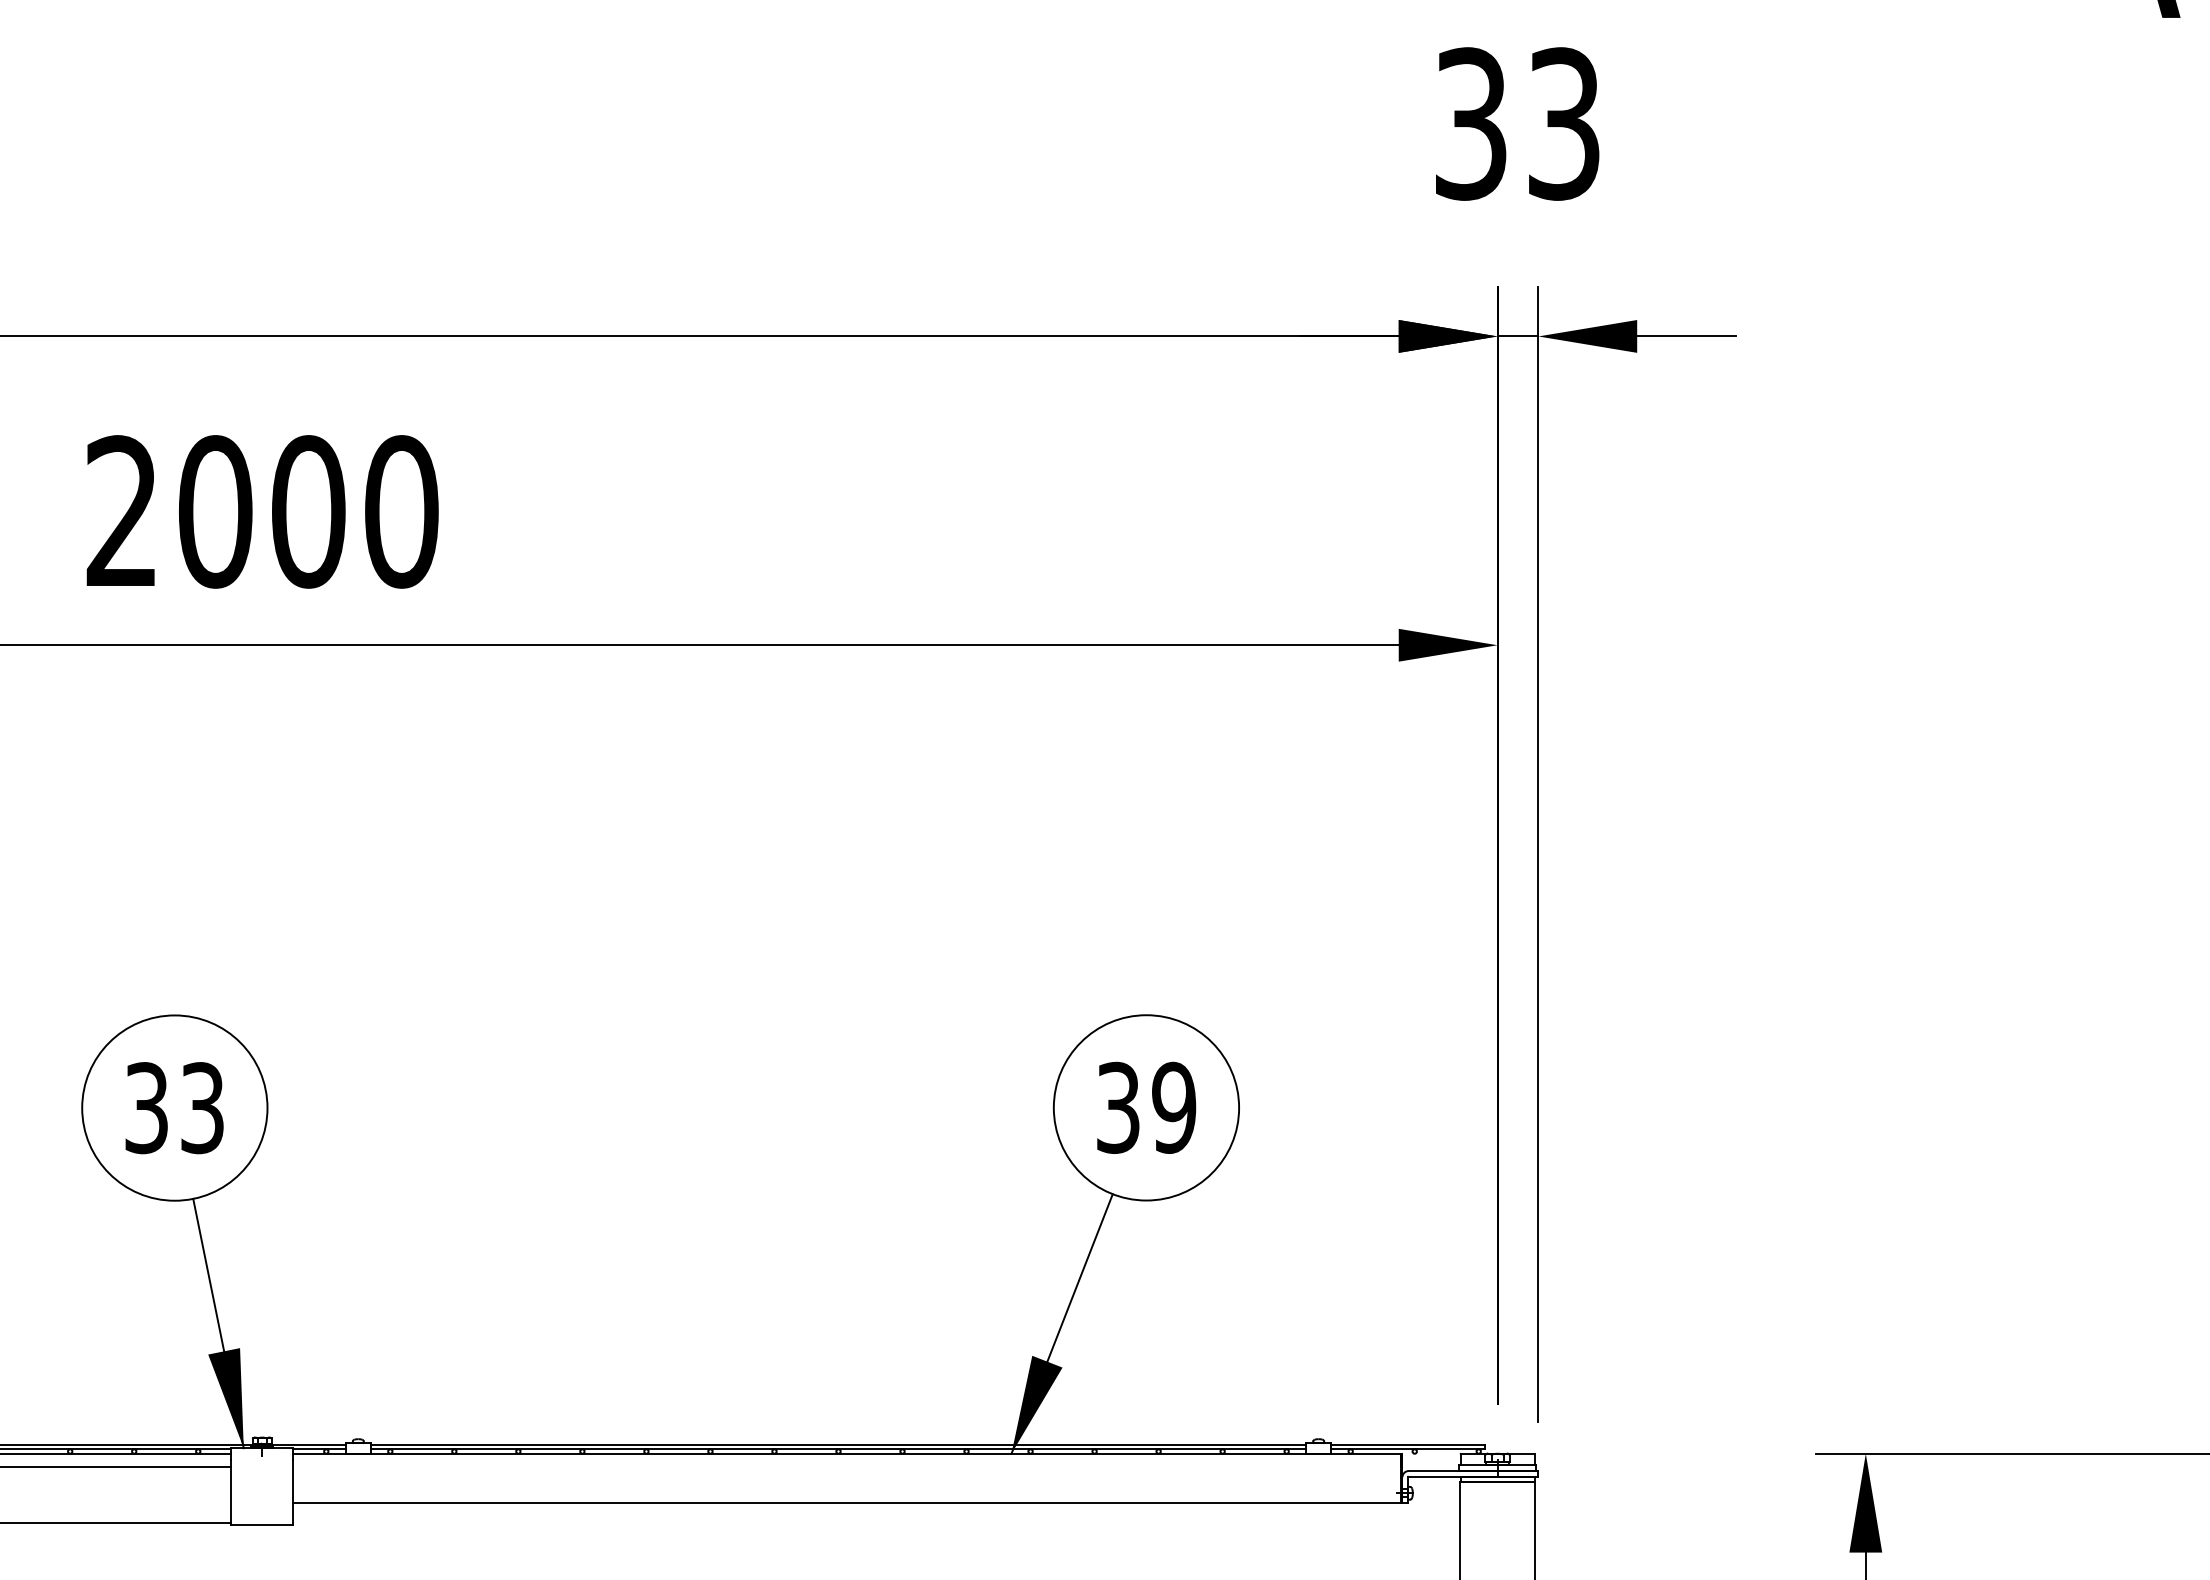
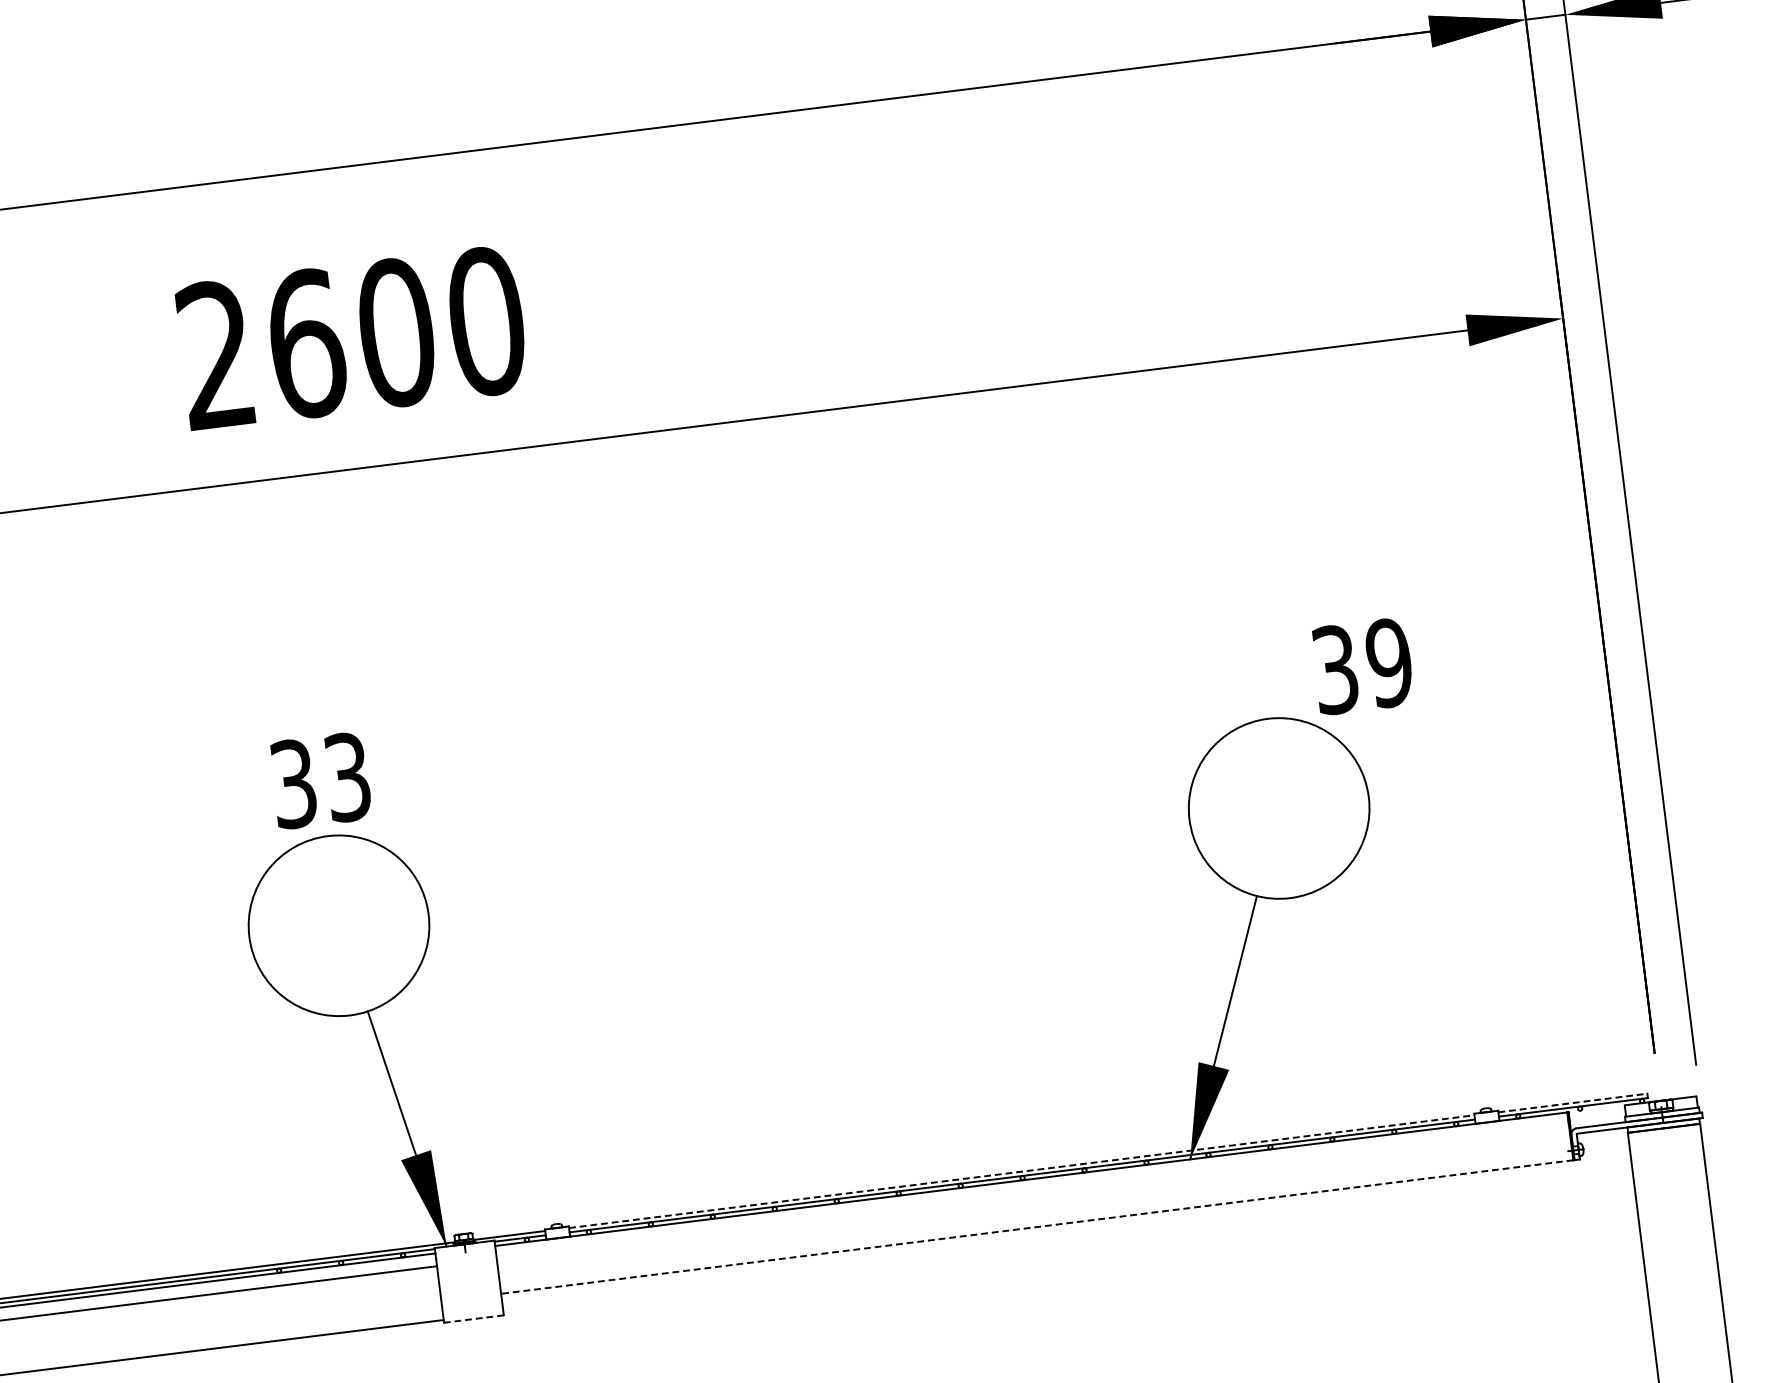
text: (216, 511) -> (307, 343), 2000 -> 2600
text: (1146, 1107) -> (1362, 666), moved
text: (174, 1108) -> (320, 781), moved
line: (838, 1444) -> (1021, 1171), solid -> dashed
line: (1408, 1444) -> (1573, 1102), solid -> dashed
line: (846, 1503) -> (1036, 1227), solid -> dashed
line: (262, 1525) -> (474, 1319), solid -> dashed

